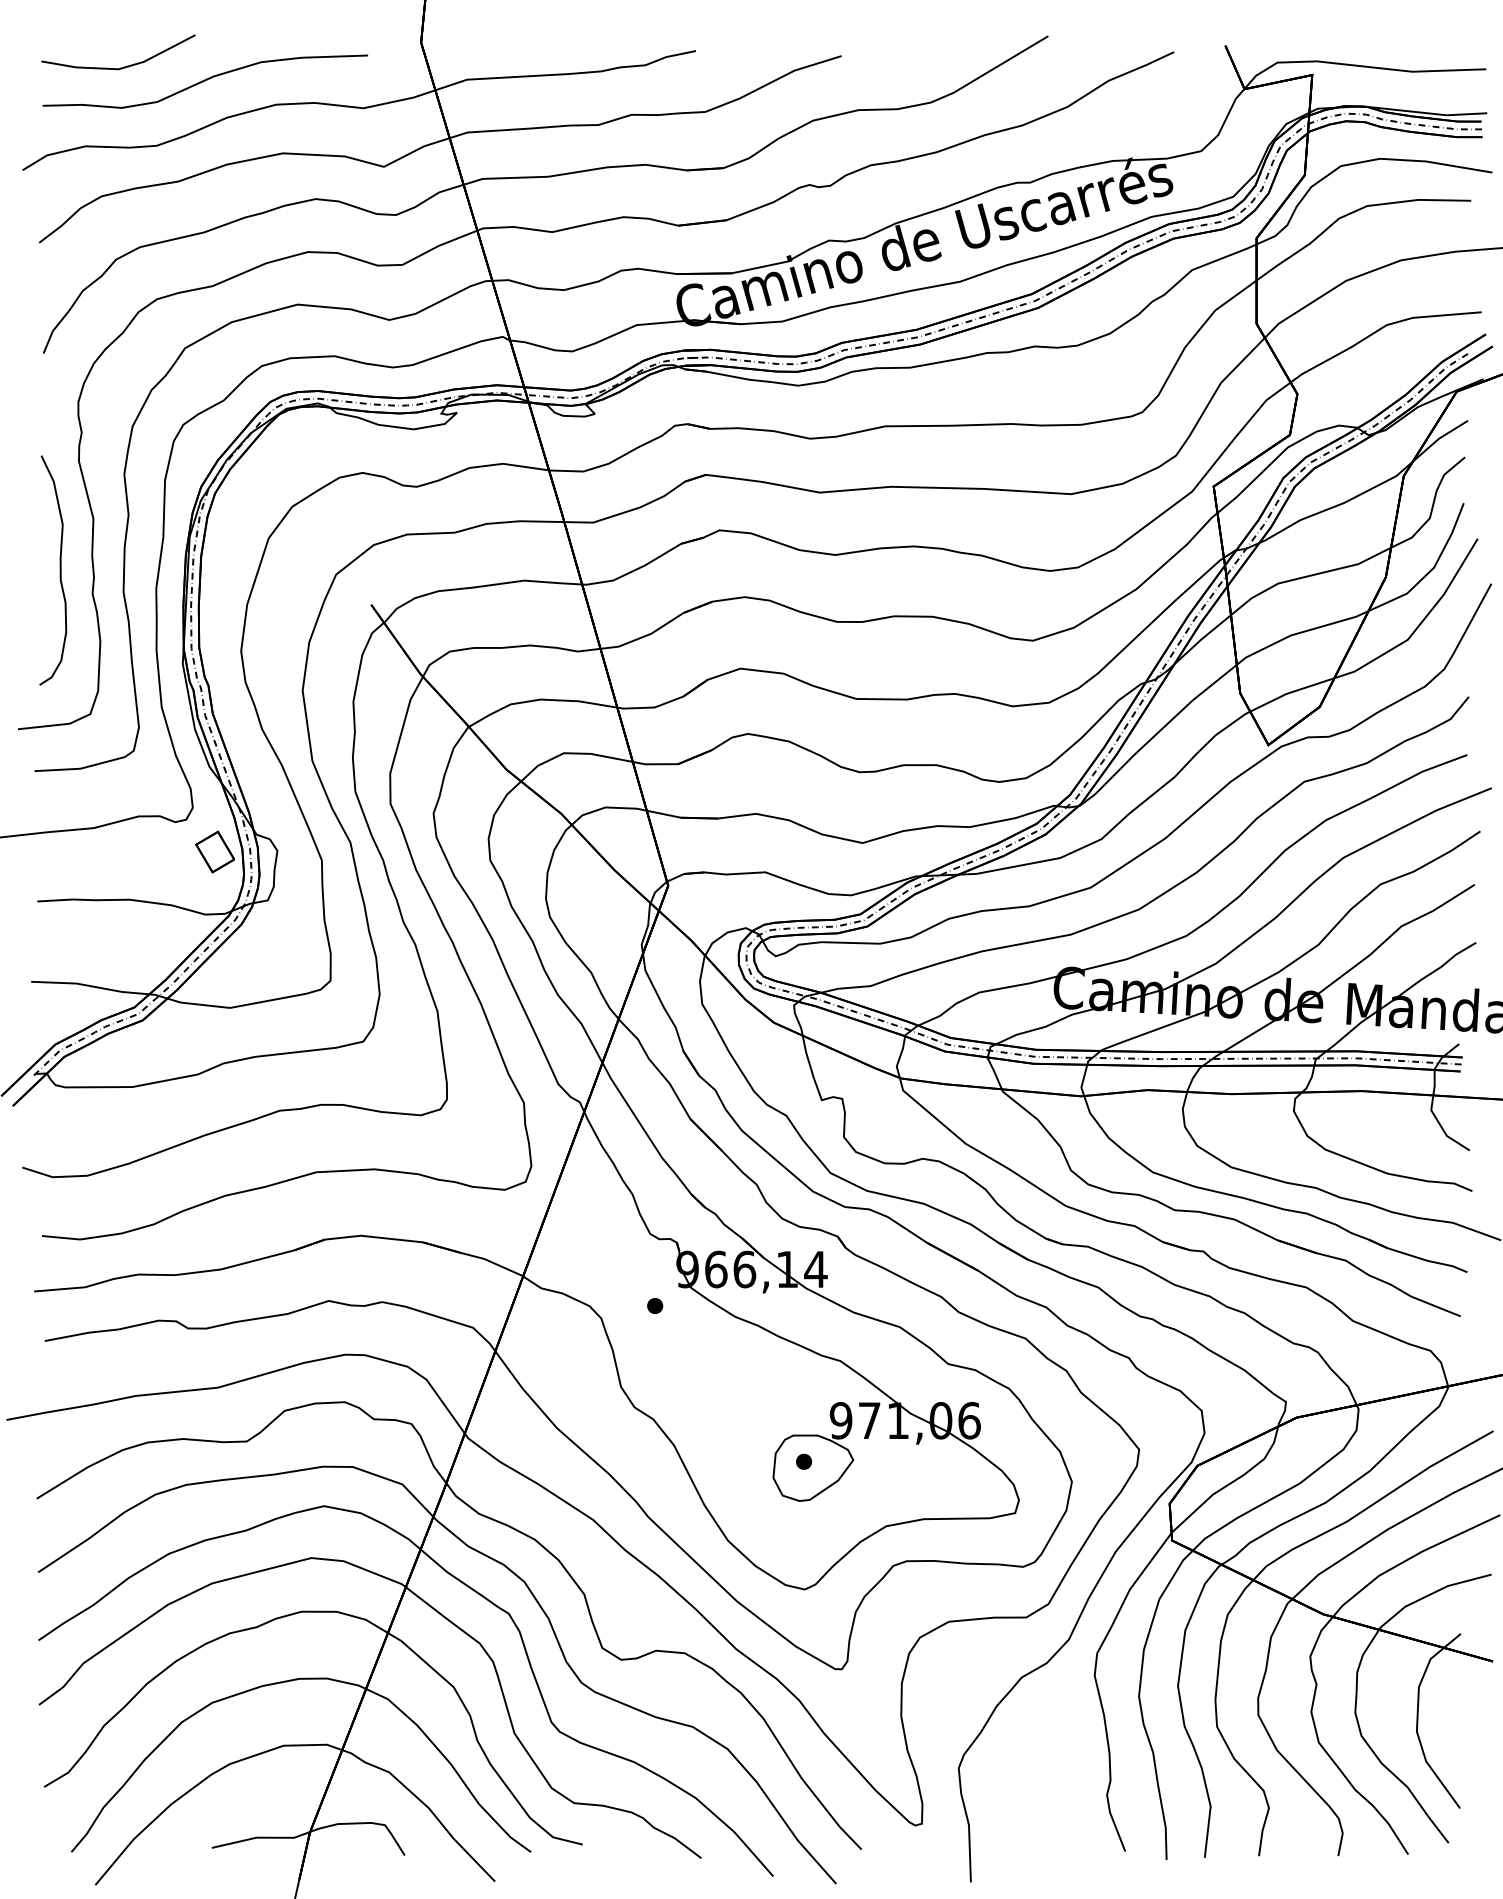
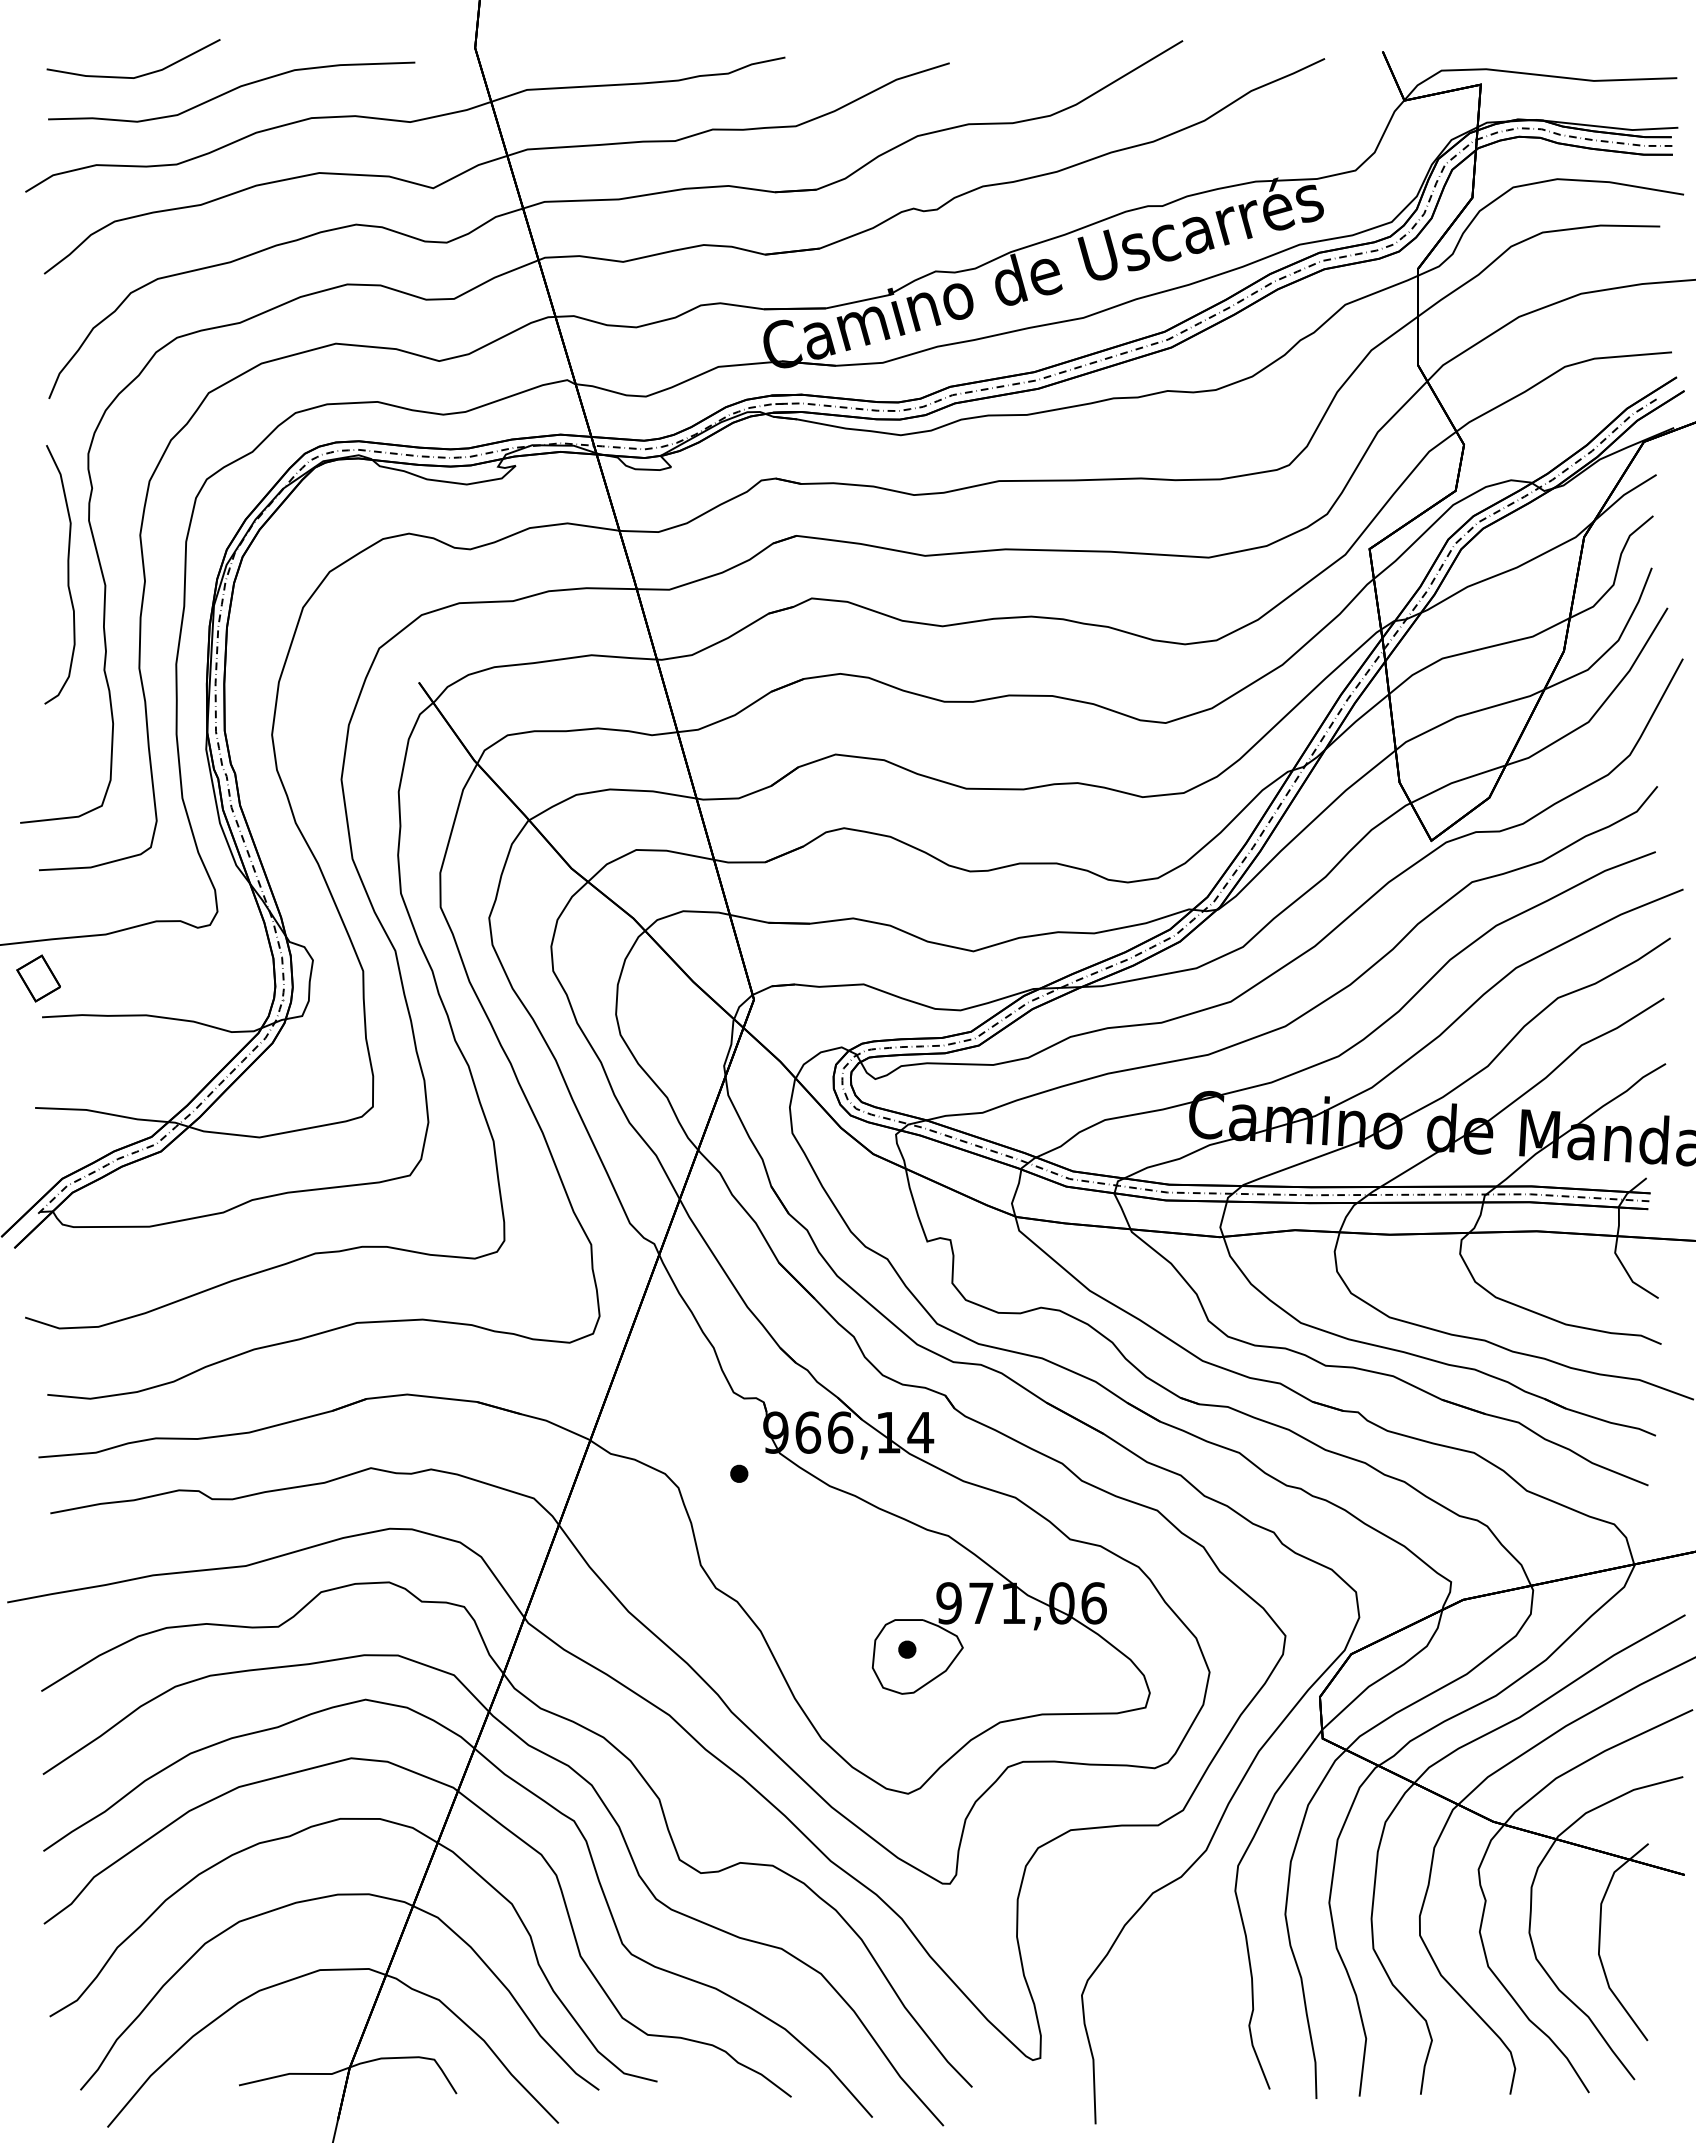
curve: (59, 570) -> (67, 574), moved
part: (214, 852) -> (38, 978), moved

